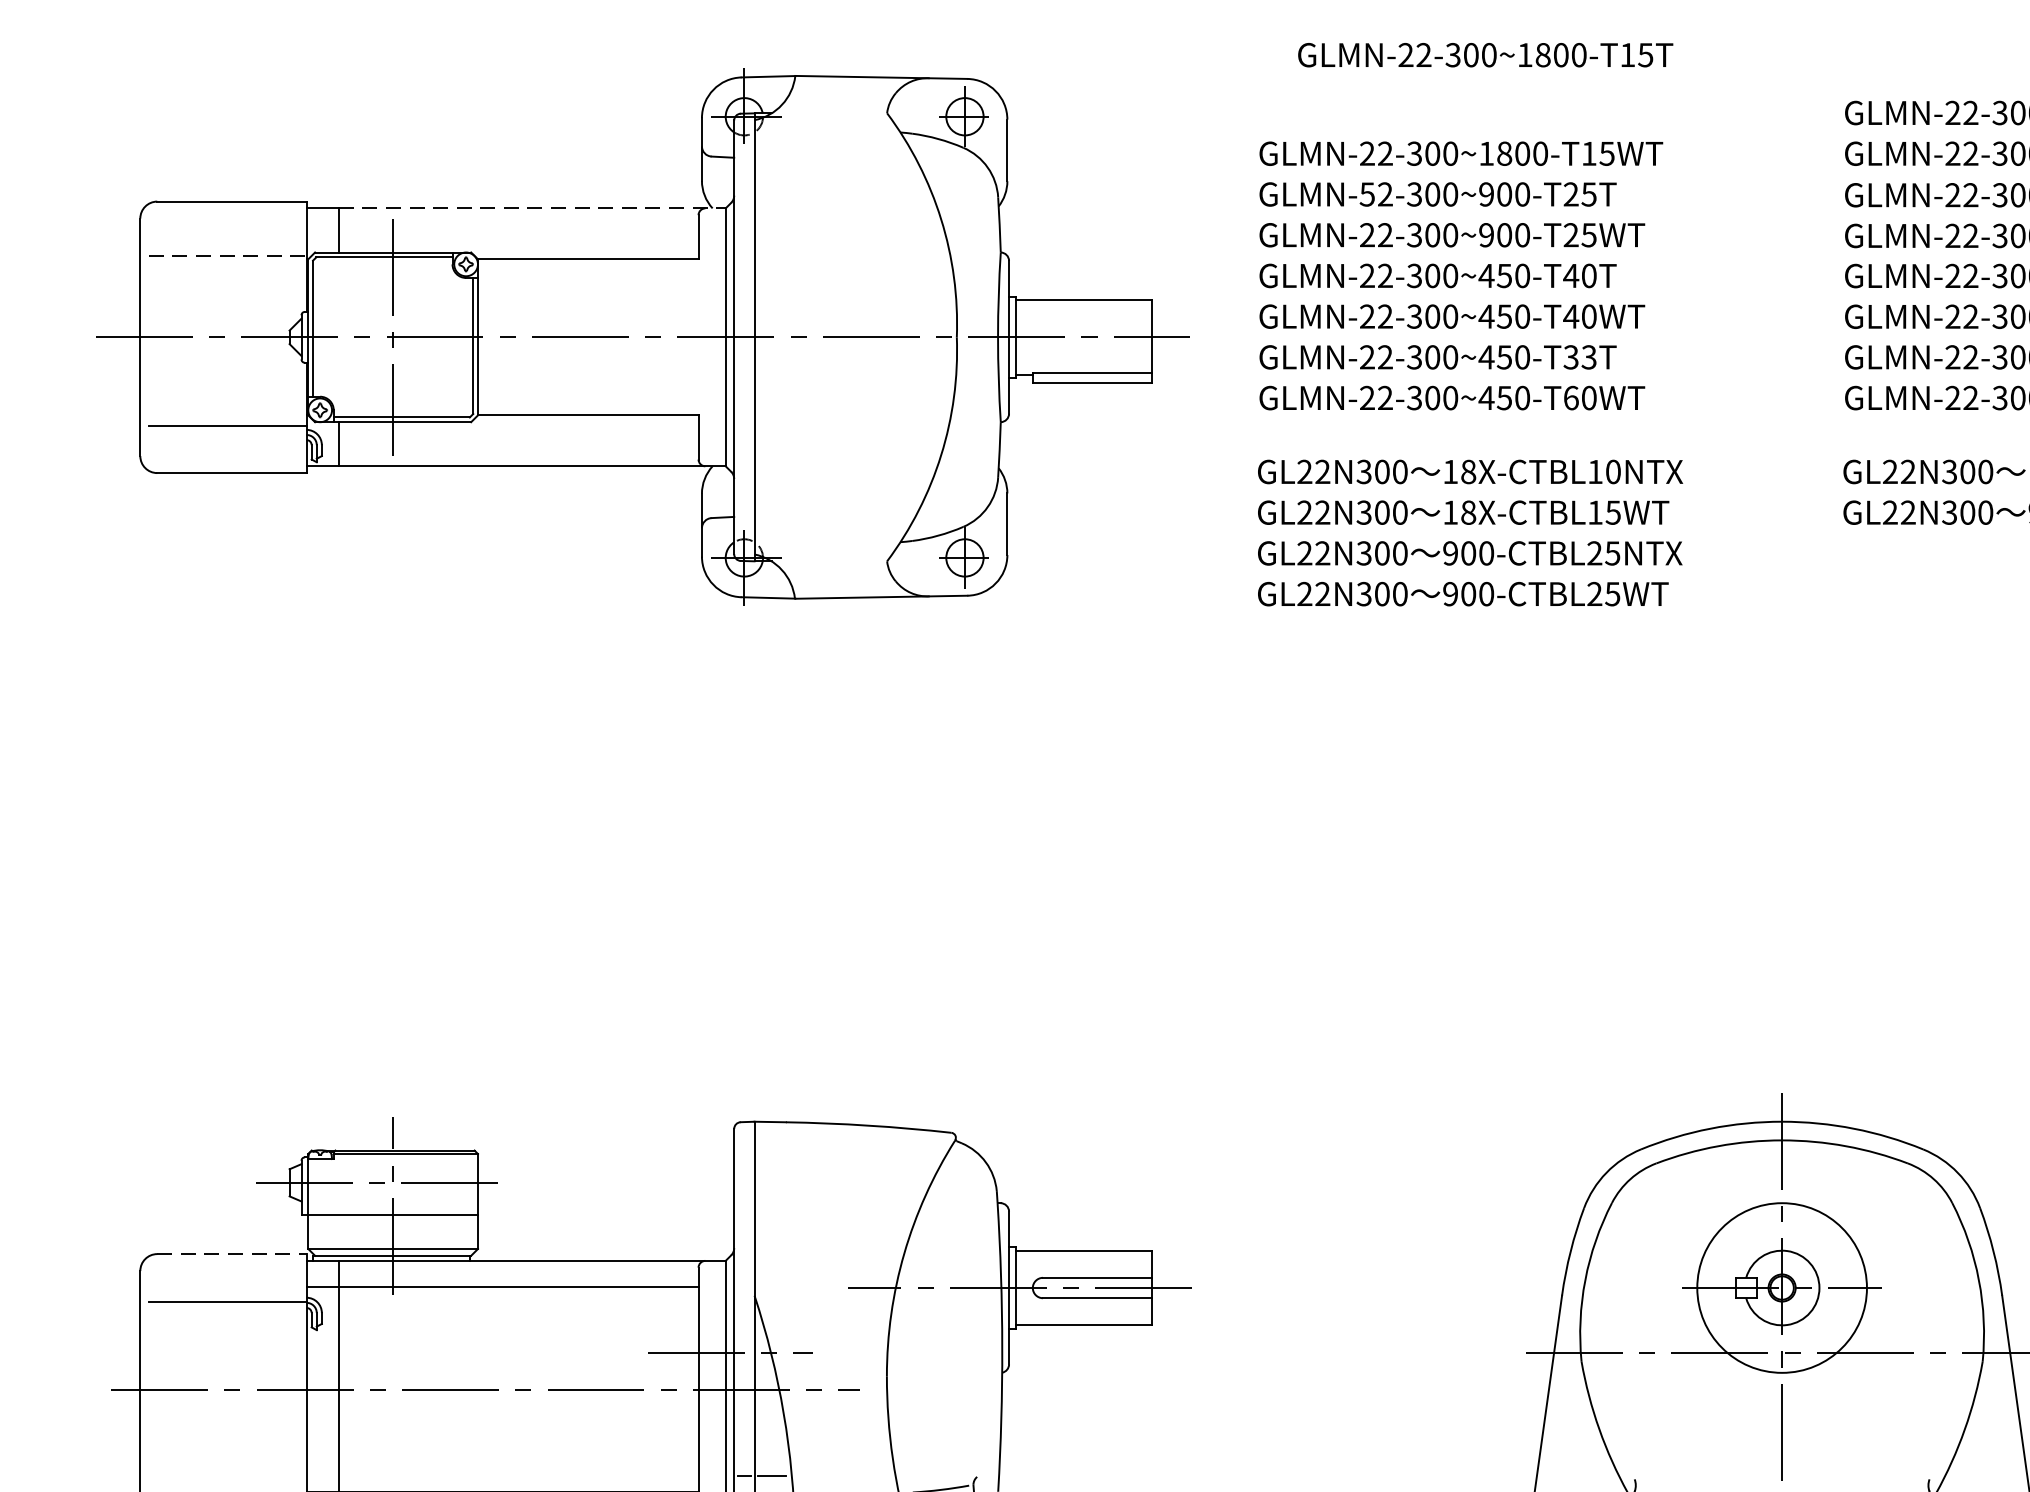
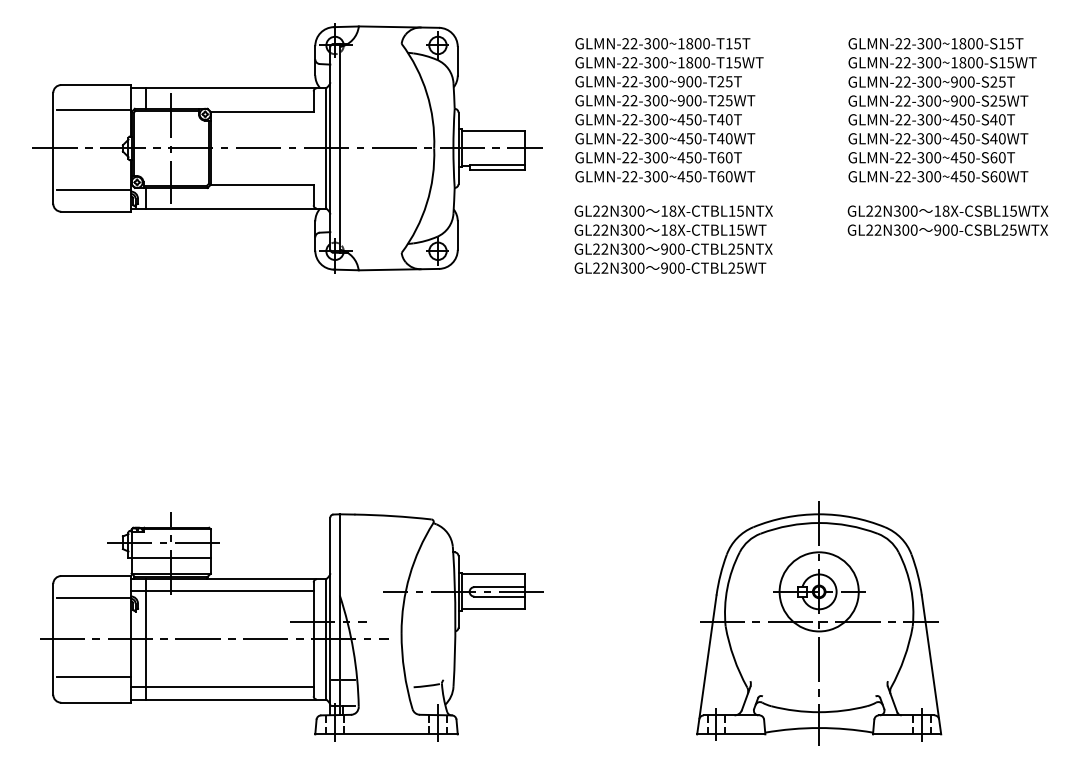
text: (1484, 54) -> (662, 43), moved
text: (1366, 193) -> (625, 81), GLMN-52-300~900-T25T -> GLMN-22-300~900-T25T
line: (533, 208) -> (236, 88), dashed -> solid
line: (228, 256) -> (94, 110), dashed -> solid
text: (1579, 356) -> (724, 157), GLMN-22-300~450-T33T -> GLMN-22-300~450-T60T
text: (1613, 470) -> (740, 210), 18X-CTBL10NTX -> 18X-CTBL15NTX
line: (232, 1255) -> (96, 576), dashed -> solid
line: (226, 1471) -> (93, 677), added

